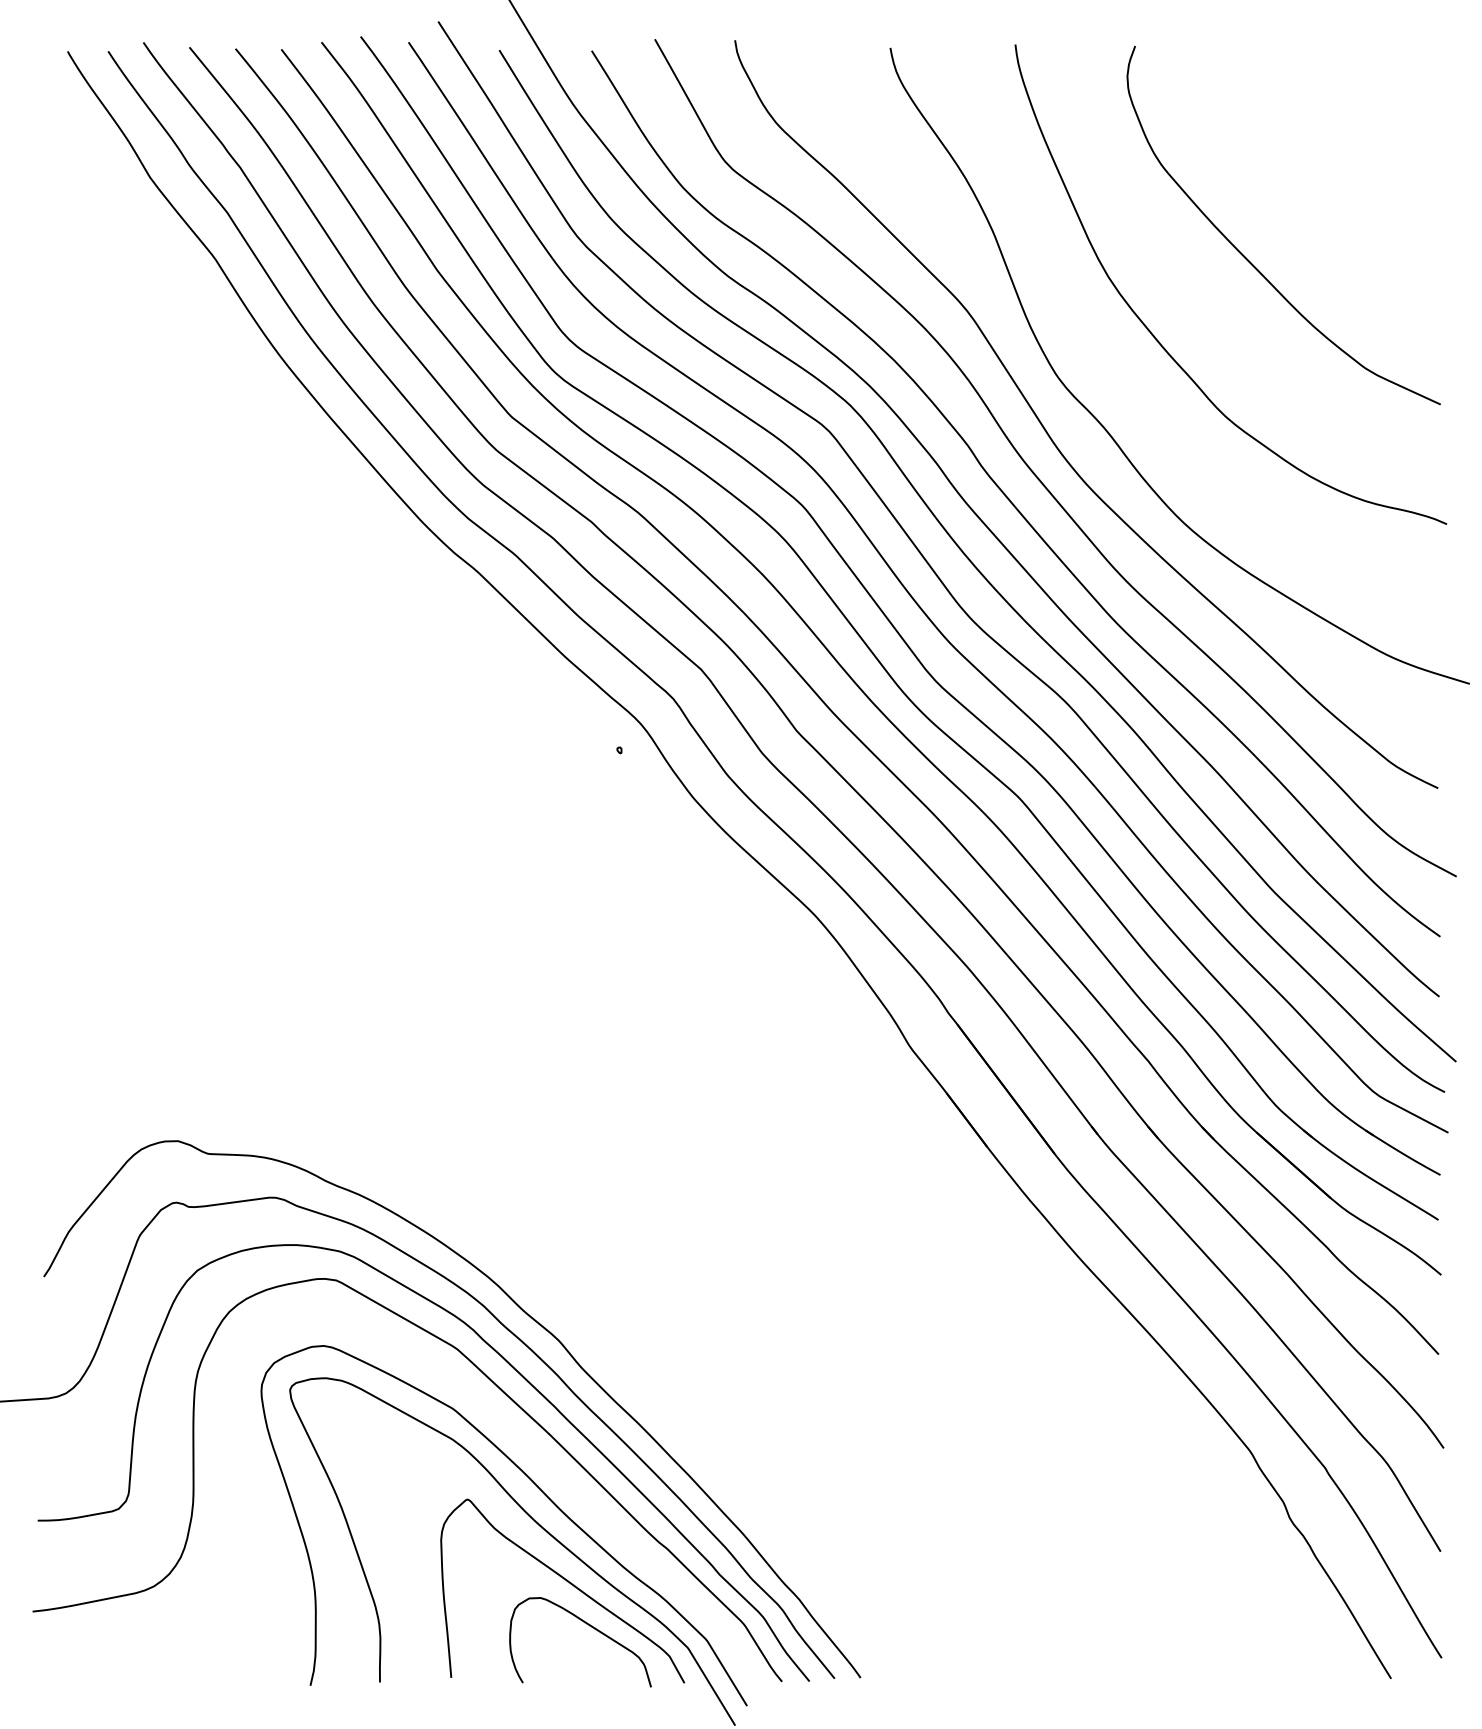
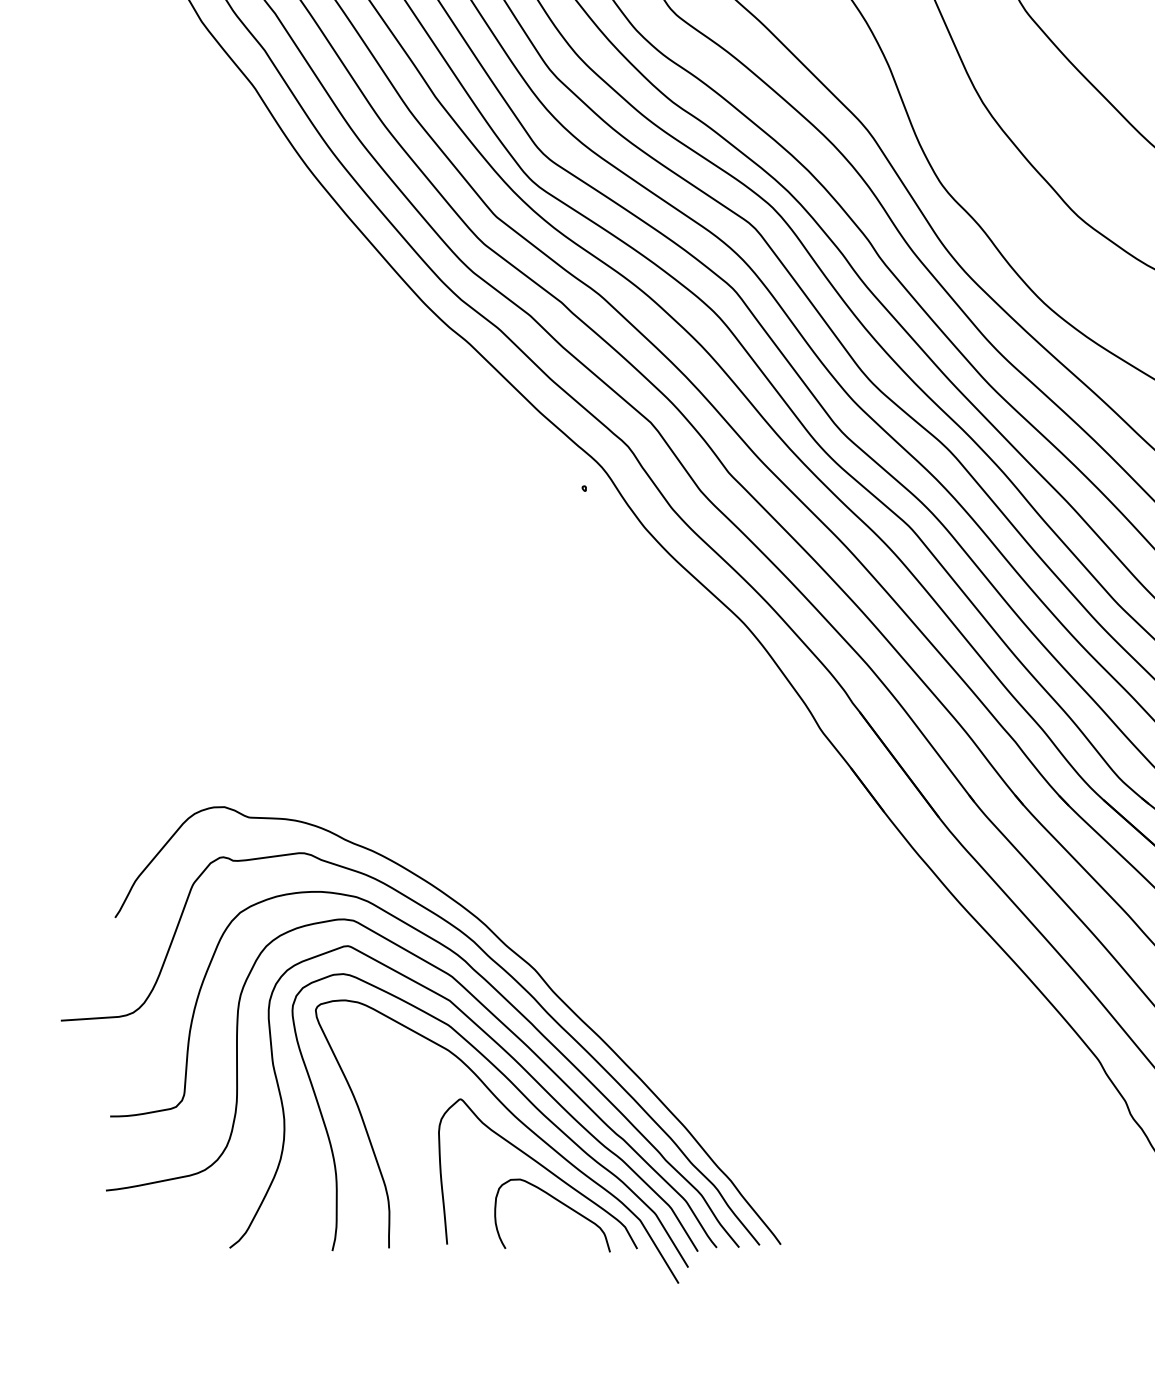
curve: (525, 1444) -> (507, 1054), added

